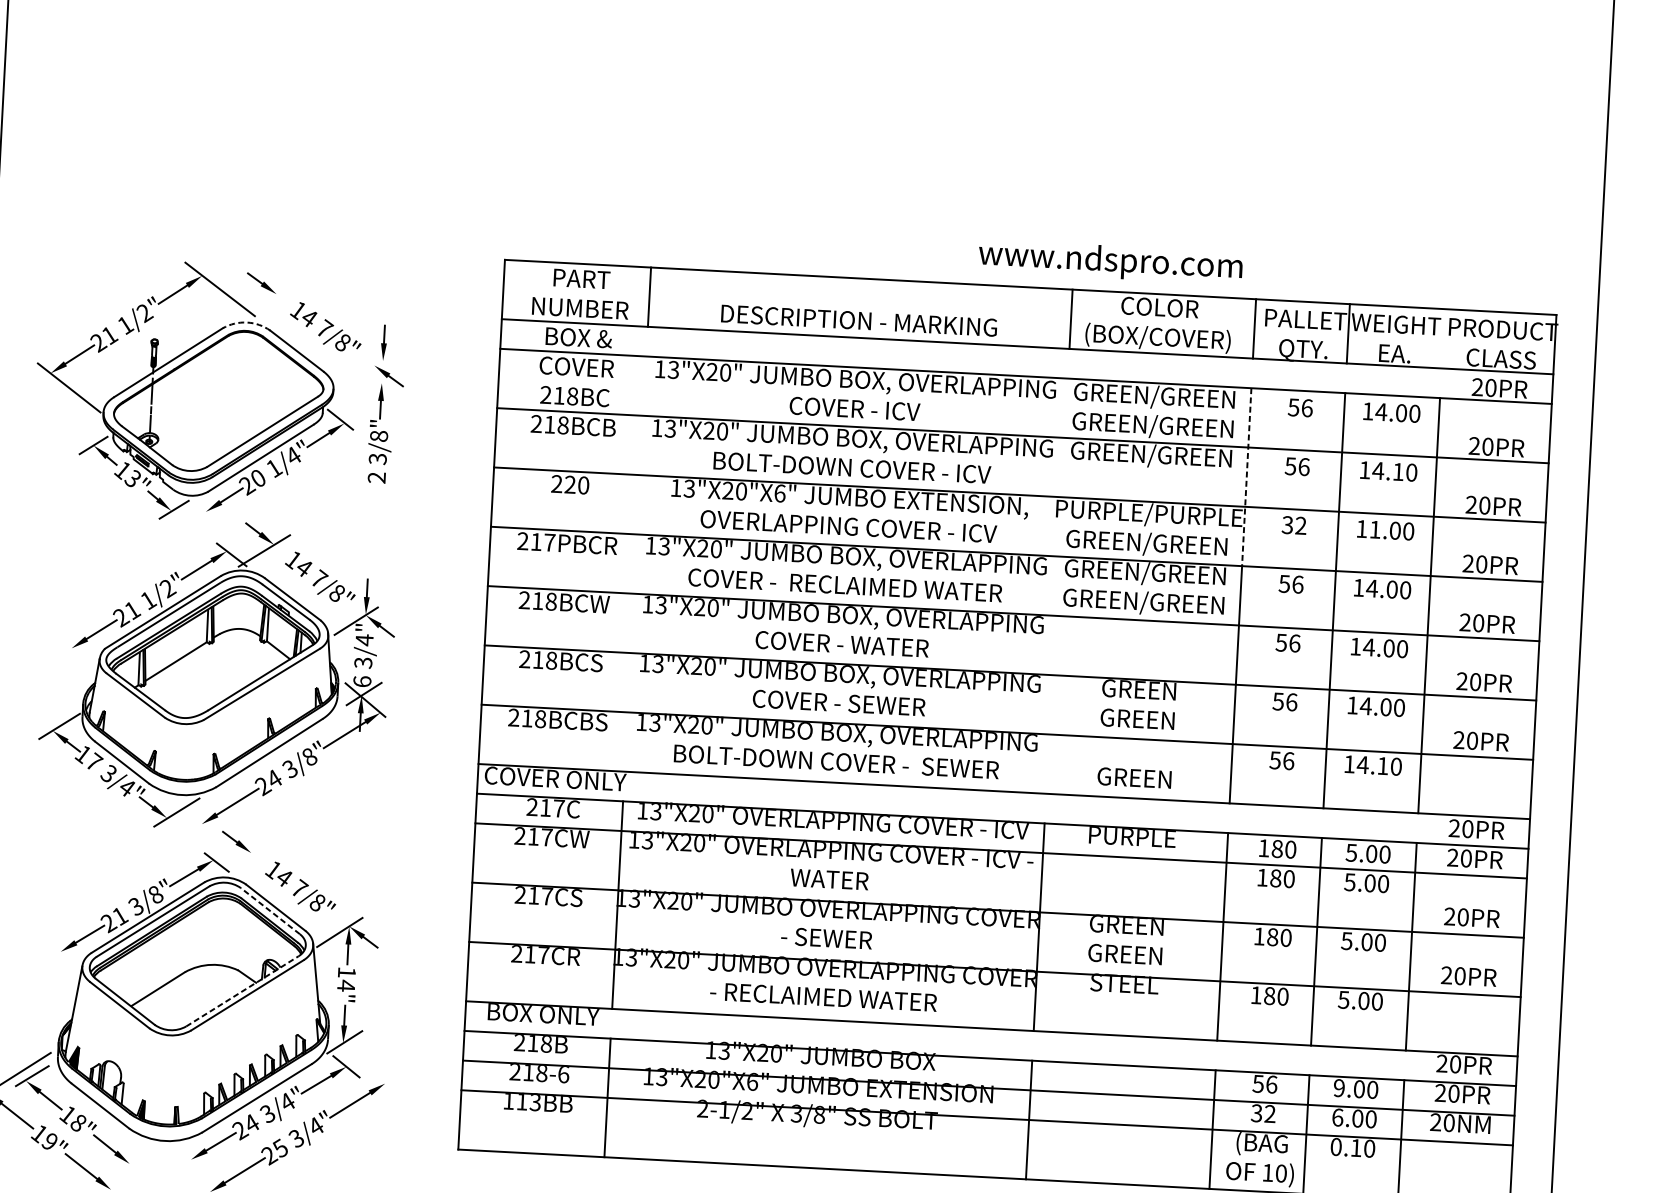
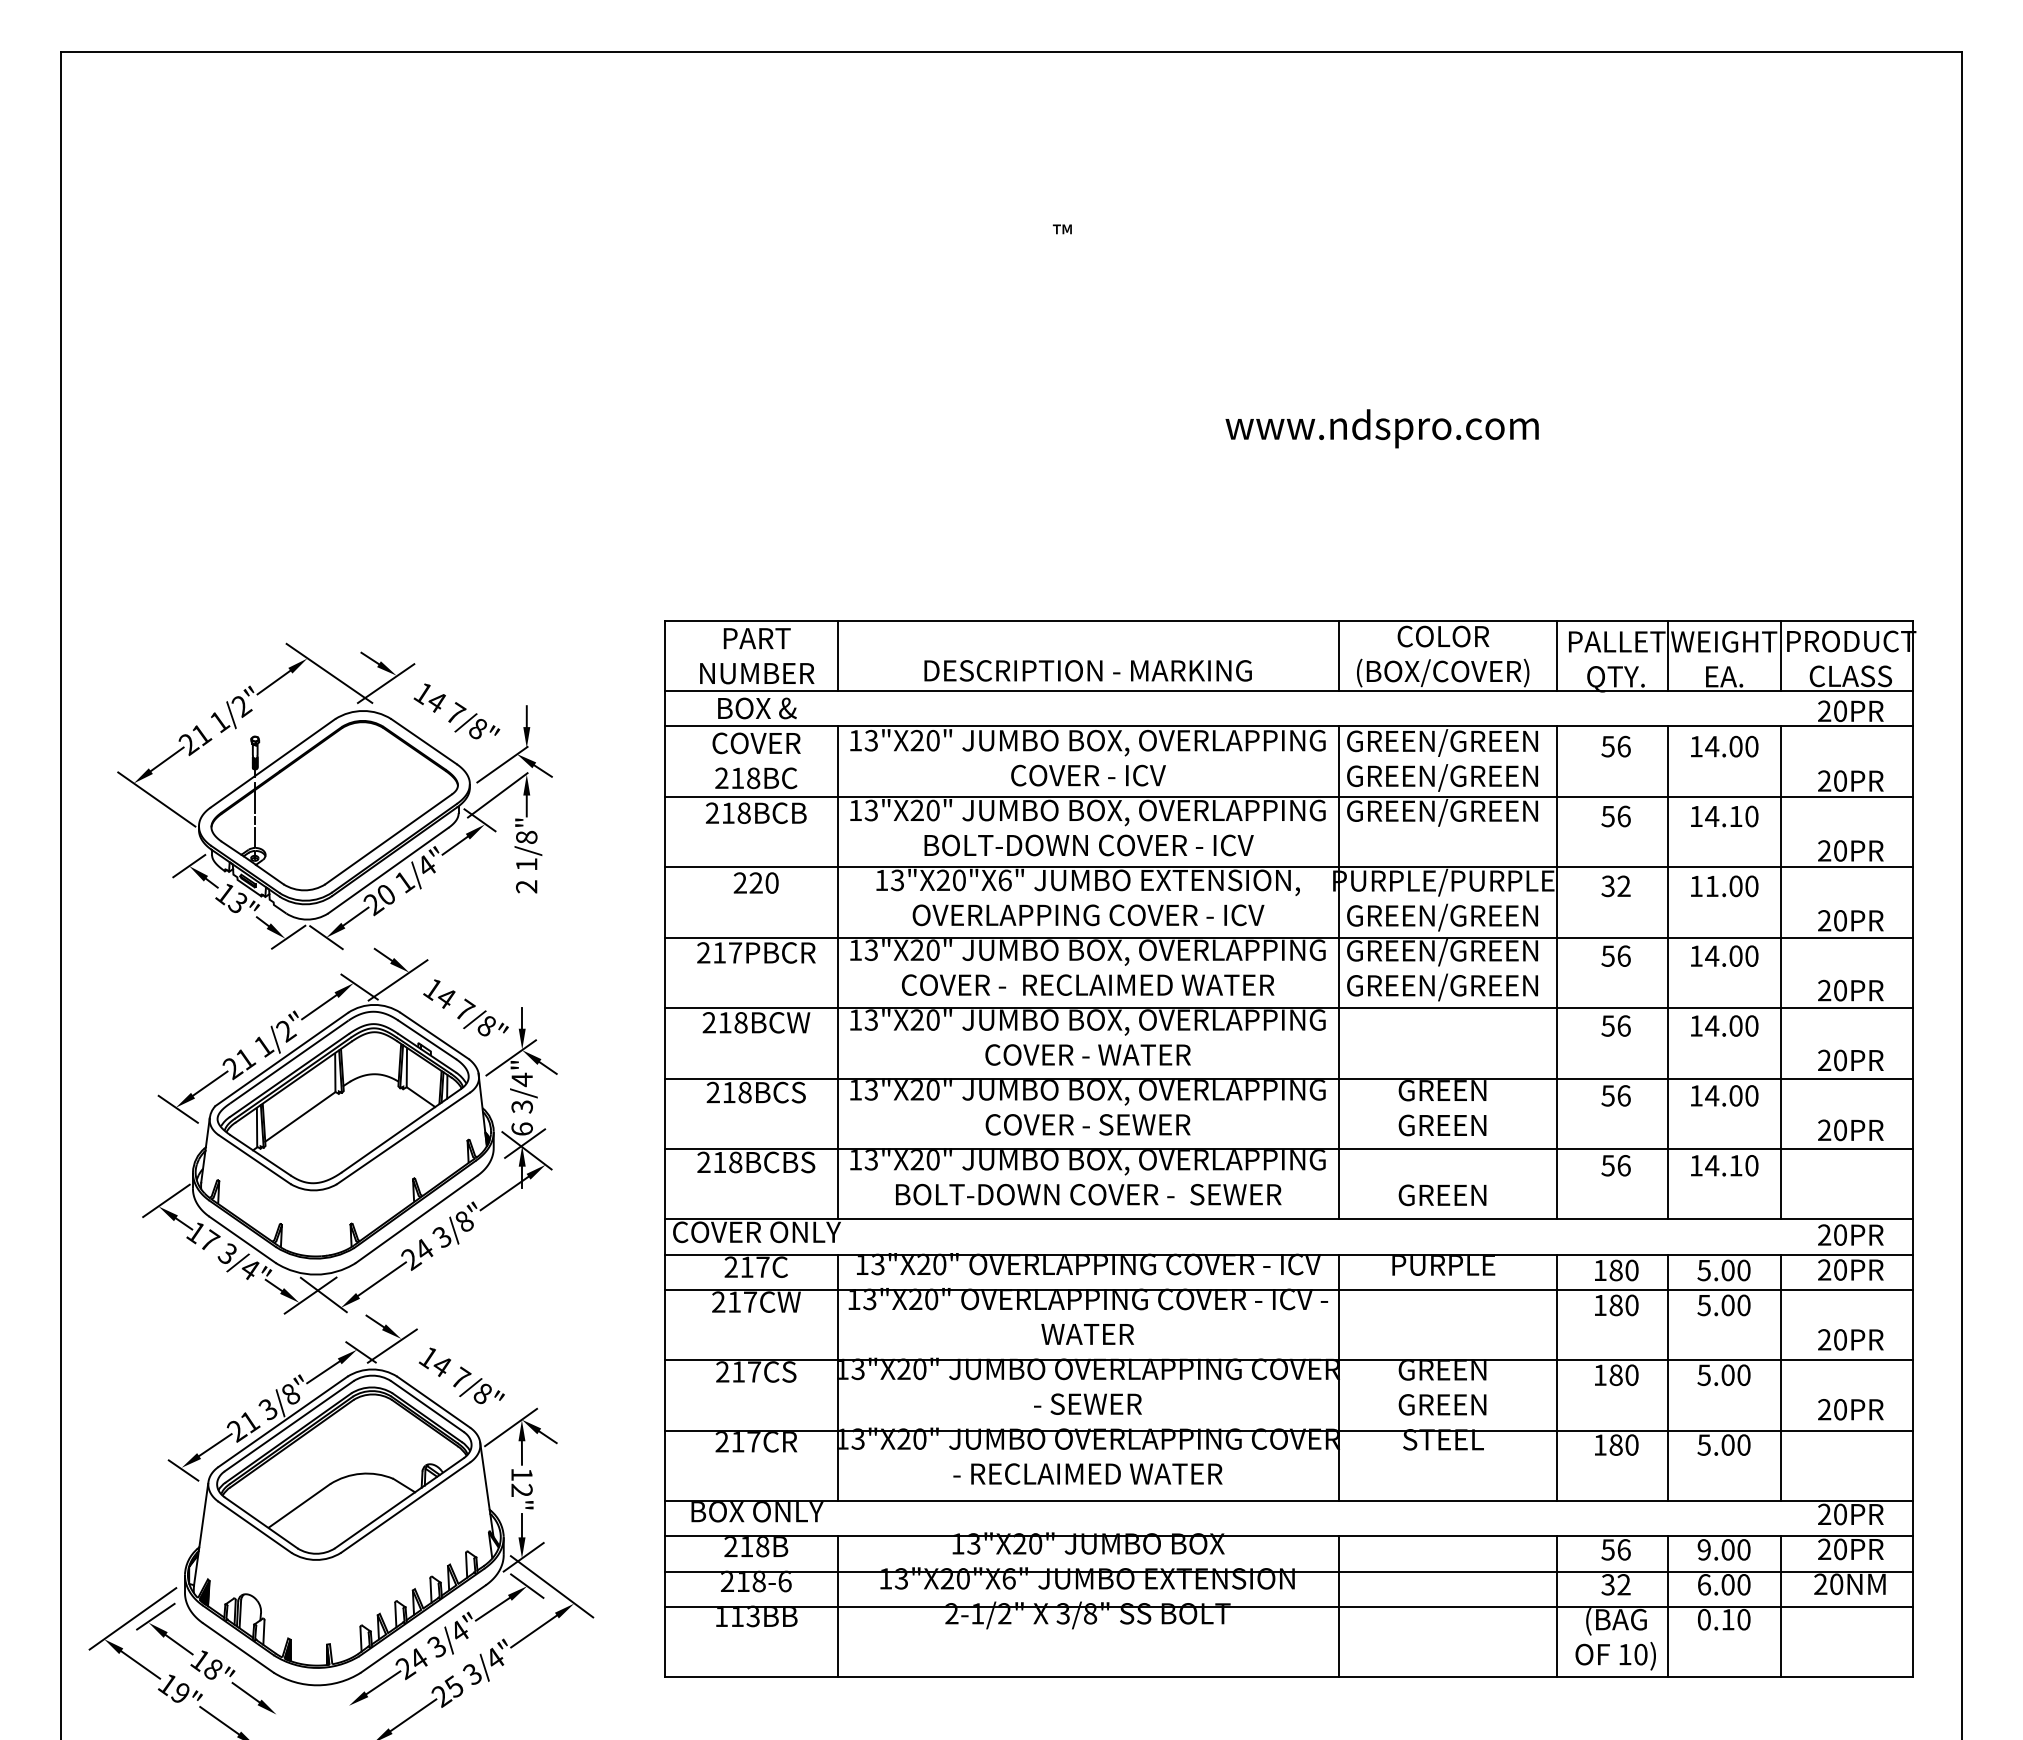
text: (1110, 261) -> (1381, 428), moved
line: (266, 300) -> (385, 683), added
arc: (247, 322) -> (363, 711), dashed -> solid
line: (1442, 338) -> (1780, 655), added
line: (361, 373) -> (502, 764), added
line: (356, 399) -> (497, 795), added
text: (377, 459) -> (526, 864), 3/8" -> 1/8"
line: (1246, 477) -> (1556, 832), dashed -> solid
line: (206, 511) -> (326, 937), added
line: (635, 563) -> (838, 972), added
line: (1056, 585) -> (1338, 972), added
line: (73, 649) -> (177, 1108), added
line: (187, 812) -> (323, 1294), added
line: (242, 858) -> (391, 1345), added
line: (270, 911) -> (427, 1406), dashed -> solid
line: (62, 954) -> (183, 1470), added
text: (345, 985) -> (521, 1490), 14" -> 12"
line: (242, 991) -> (399, 1503), dashed -> solid
line: (366, 1068) -> (551, 1586), added

